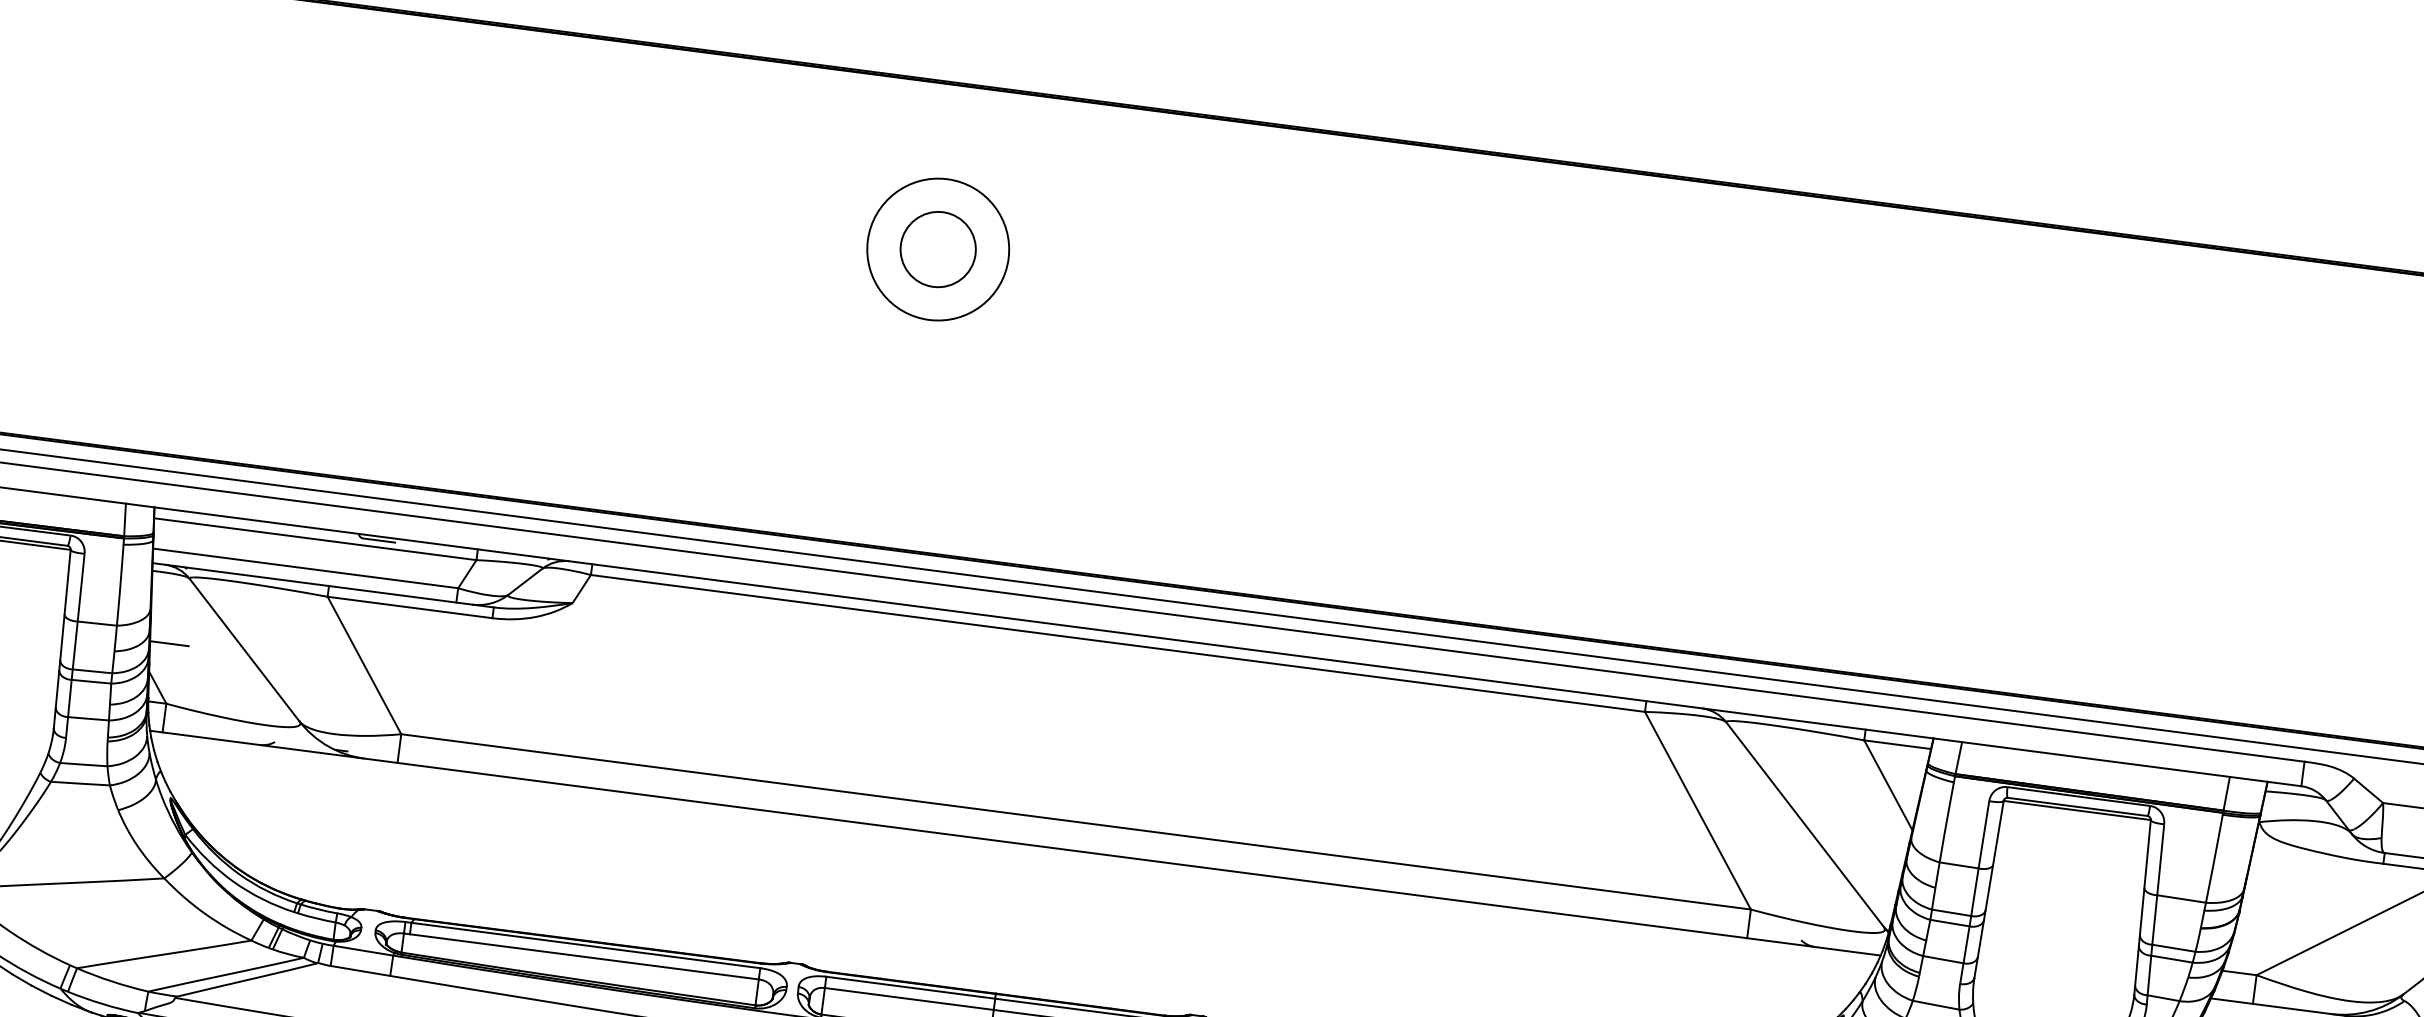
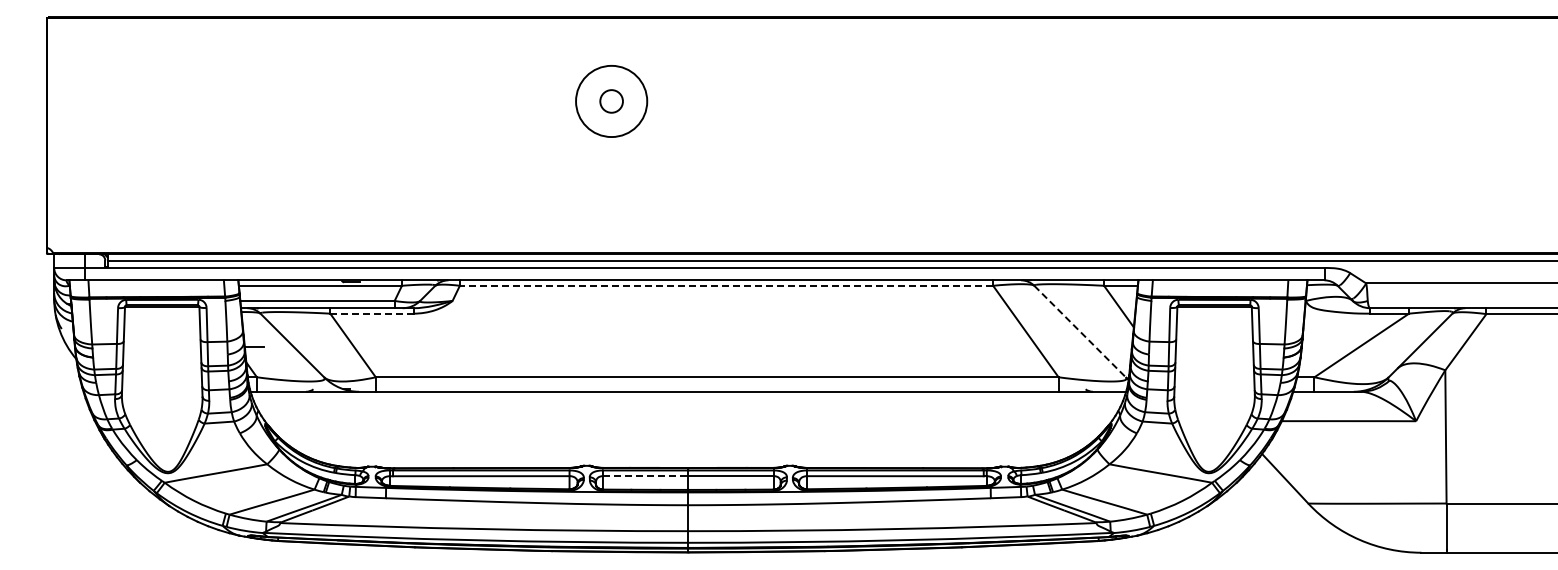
circle: (937, 249) -> (611, 101), size x0.6
line: (409, 607) -> (371, 313), solid -> dashed
line: (1118, 642) -> (726, 285), solid -> dashed
line: (1805, 824) -> (1080, 331), solid -> dashed
line: (908, 999) -> (645, 476), solid -> dashed

